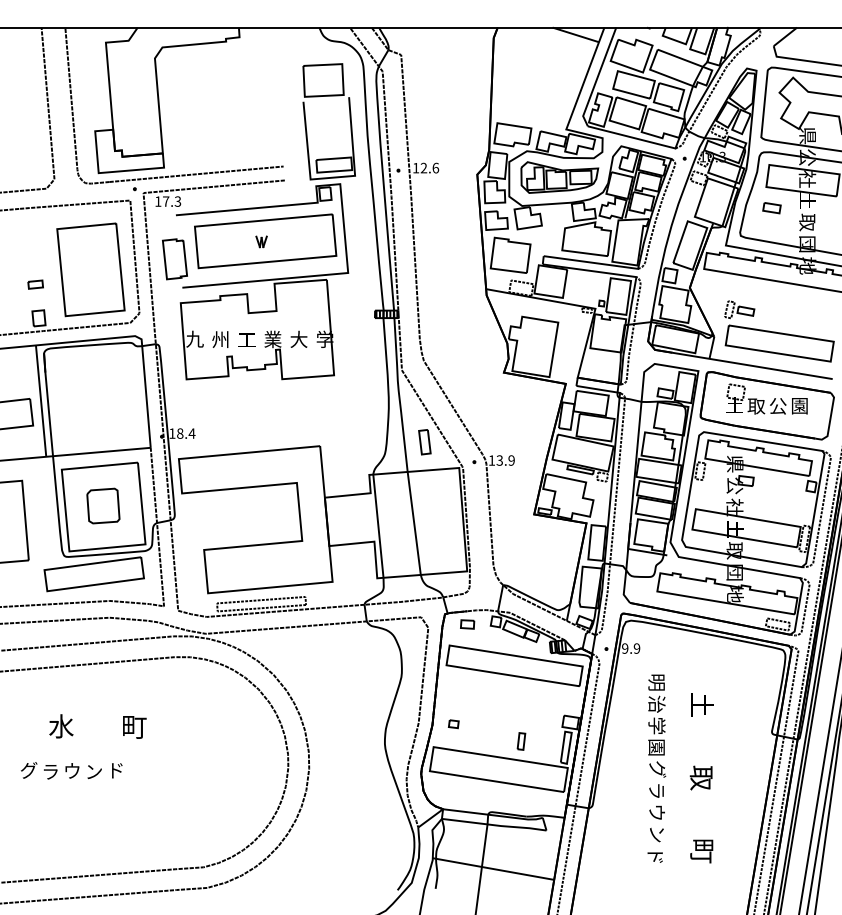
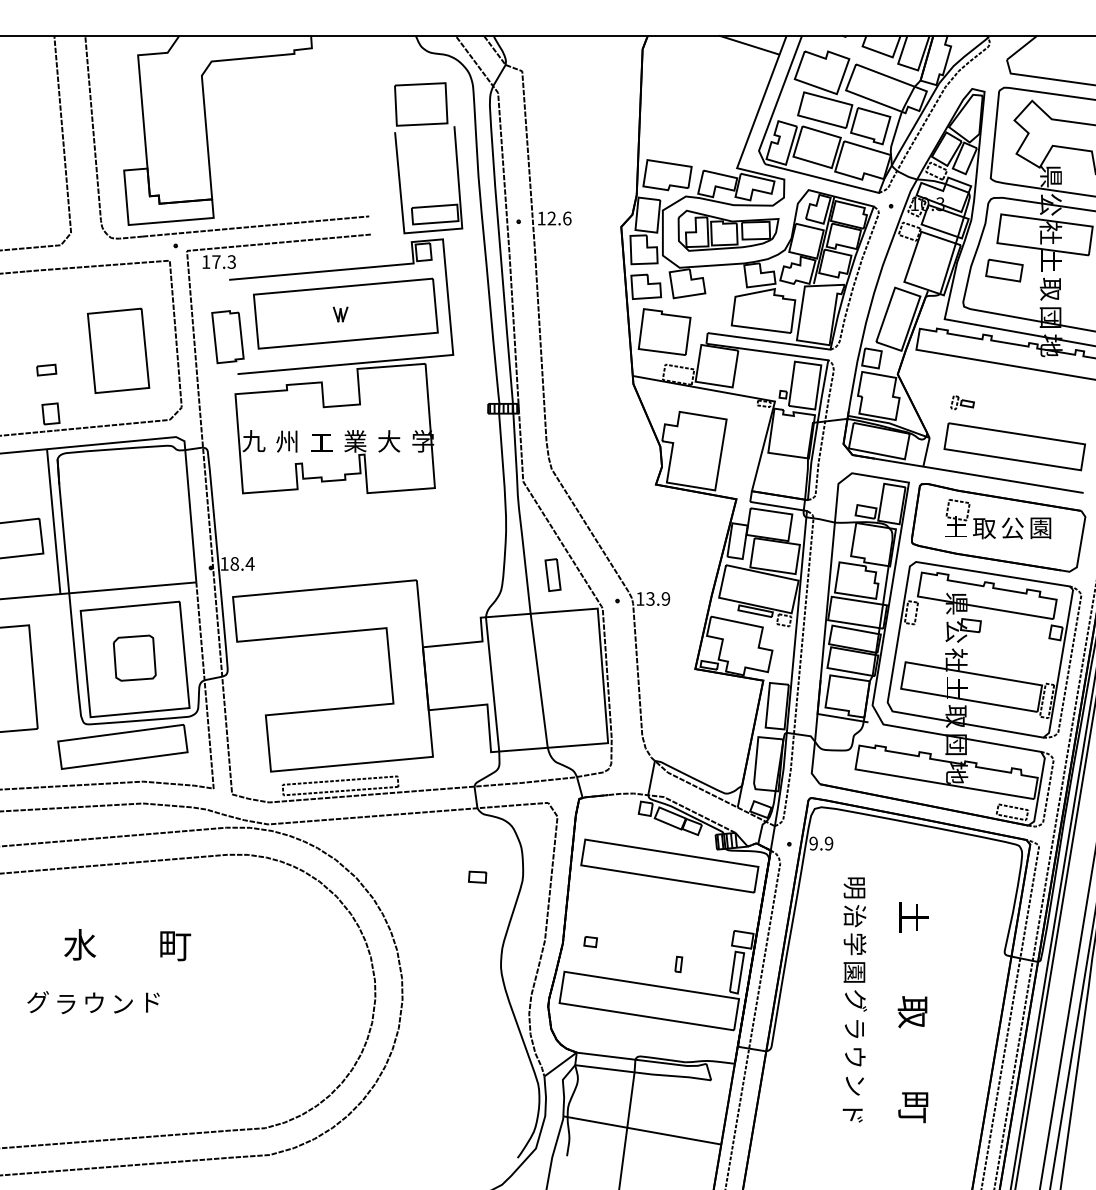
part: (771, 208) -> (1004, 270), size x1.6
part: (90, 269) -> (118, 350), size x0.7
part: (739, 309) -> (962, 402), size x0.6
part: (467, 623) -> (477, 876), moved
part: (521, 741) -> (678, 964), size x0.7

